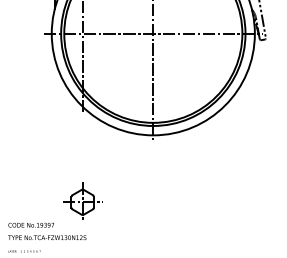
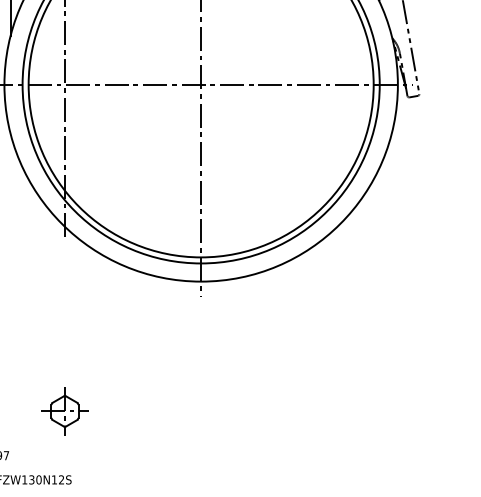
part: (83, 202) -> (65, 411), size x0.62

